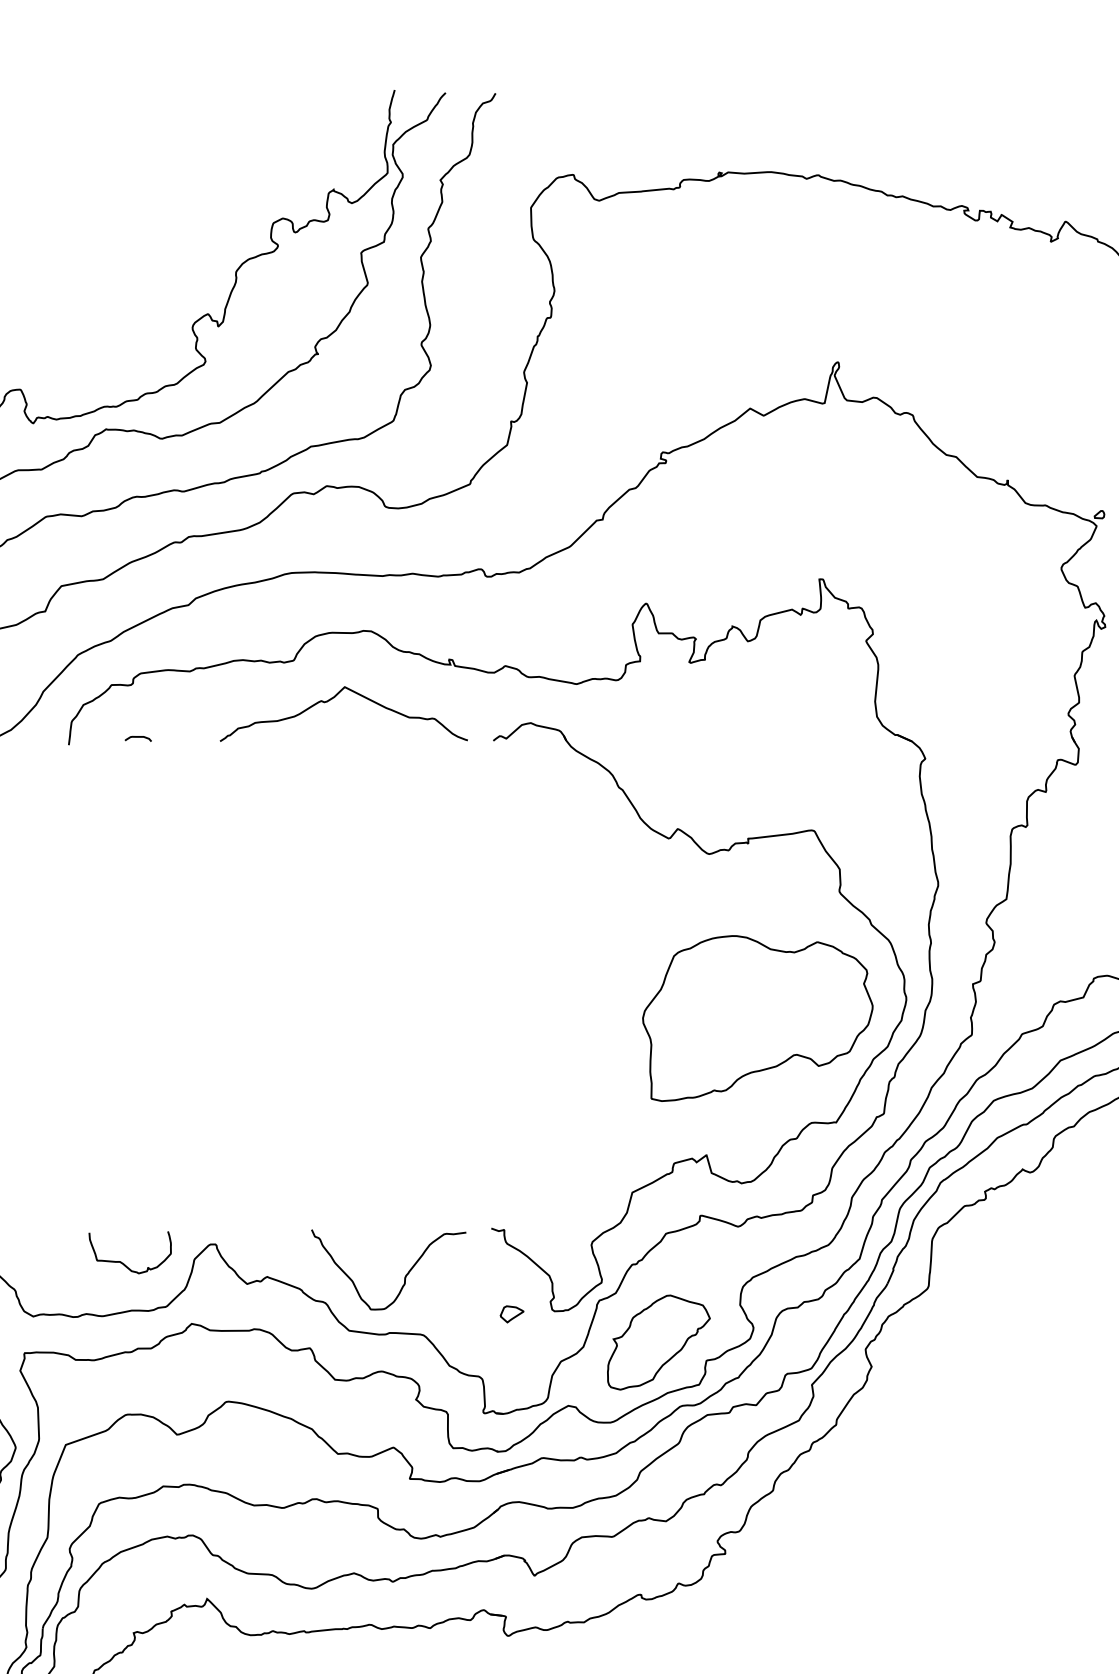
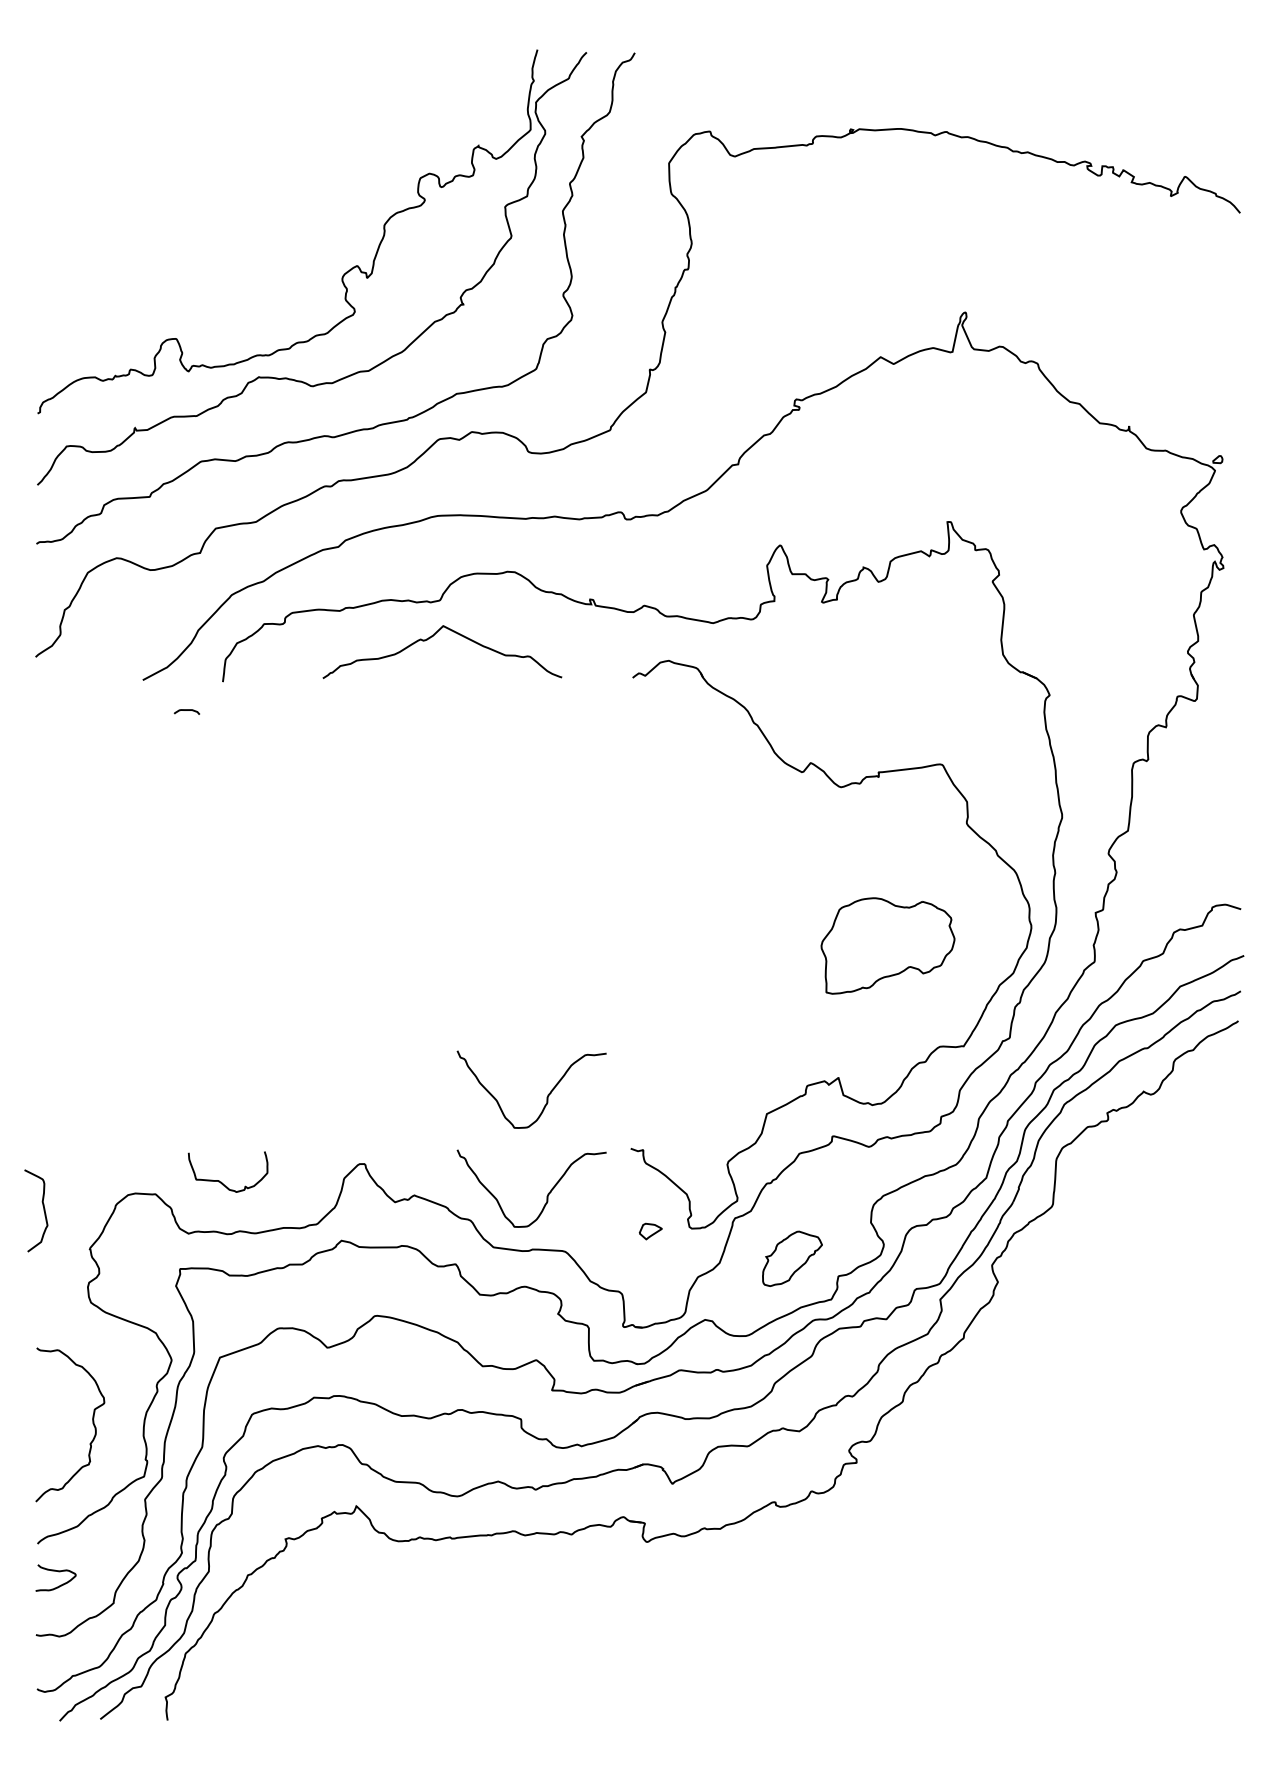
curve: (333, 698) -> (432, 637), moved
curve: (137, 737) -> (186, 710), moved
part: (757, 1018) -> (887, 945), size x0.6
curve: (404, 1175) -> (546, 1097), added
curve: (123, 1262) -> (221, 1181), moved
part: (658, 1342) -> (792, 1258), size x0.6

